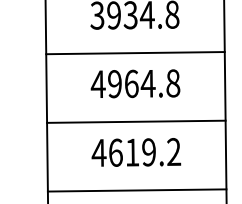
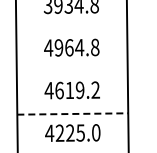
line: (135, 52) -> (71, 28), removed
line: (135, 122) -> (71, 71), removed
line: (138, 189) -> (73, 113), solid -> dashed

